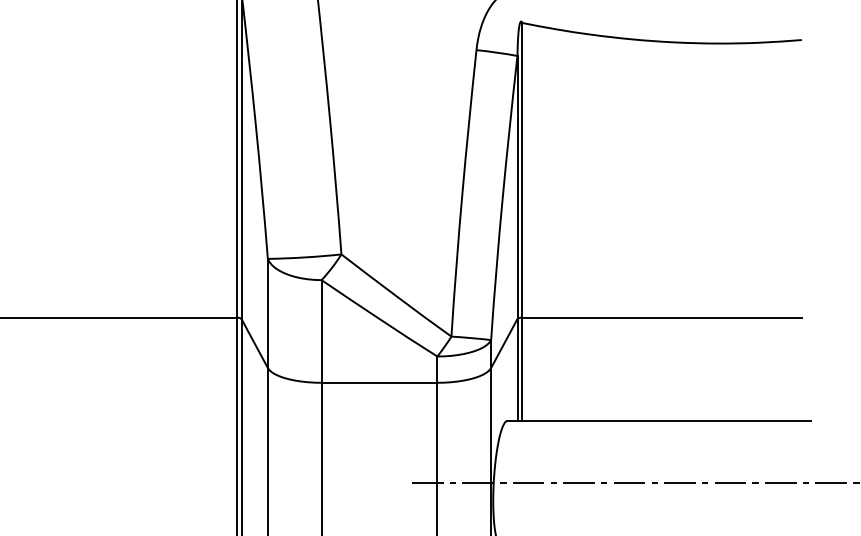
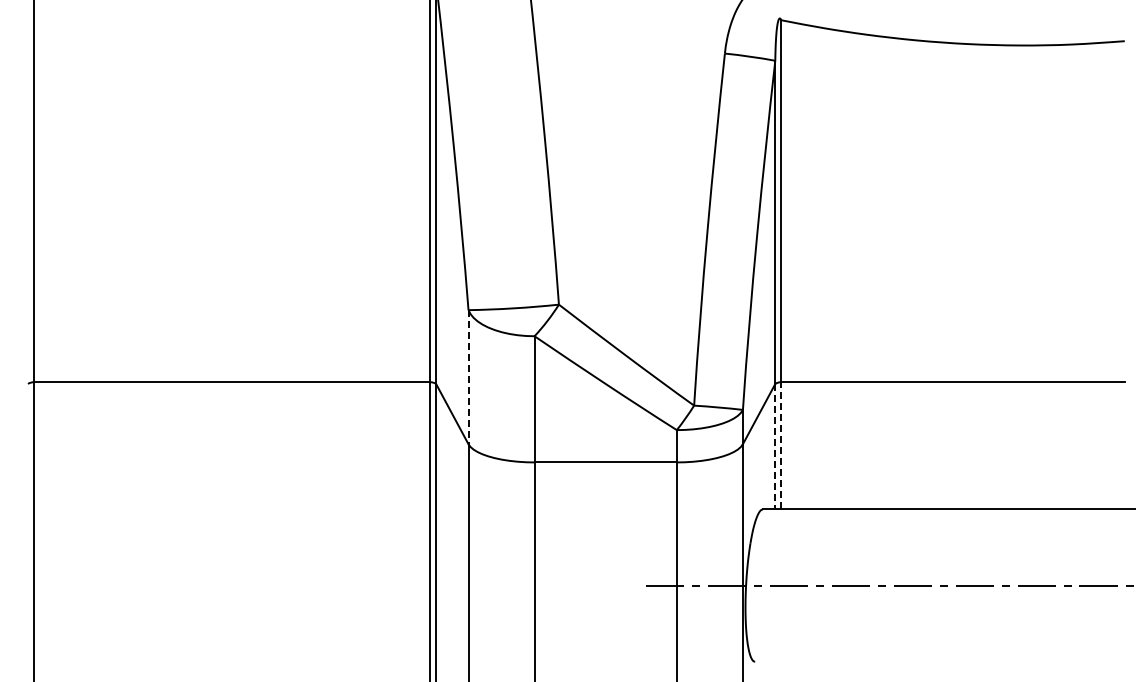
line: (267, 313) -> (468, 377), solid -> dashed
line: (517, 369) -> (775, 446), solid -> dashed
line: (522, 369) -> (781, 445), solid -> dashed

